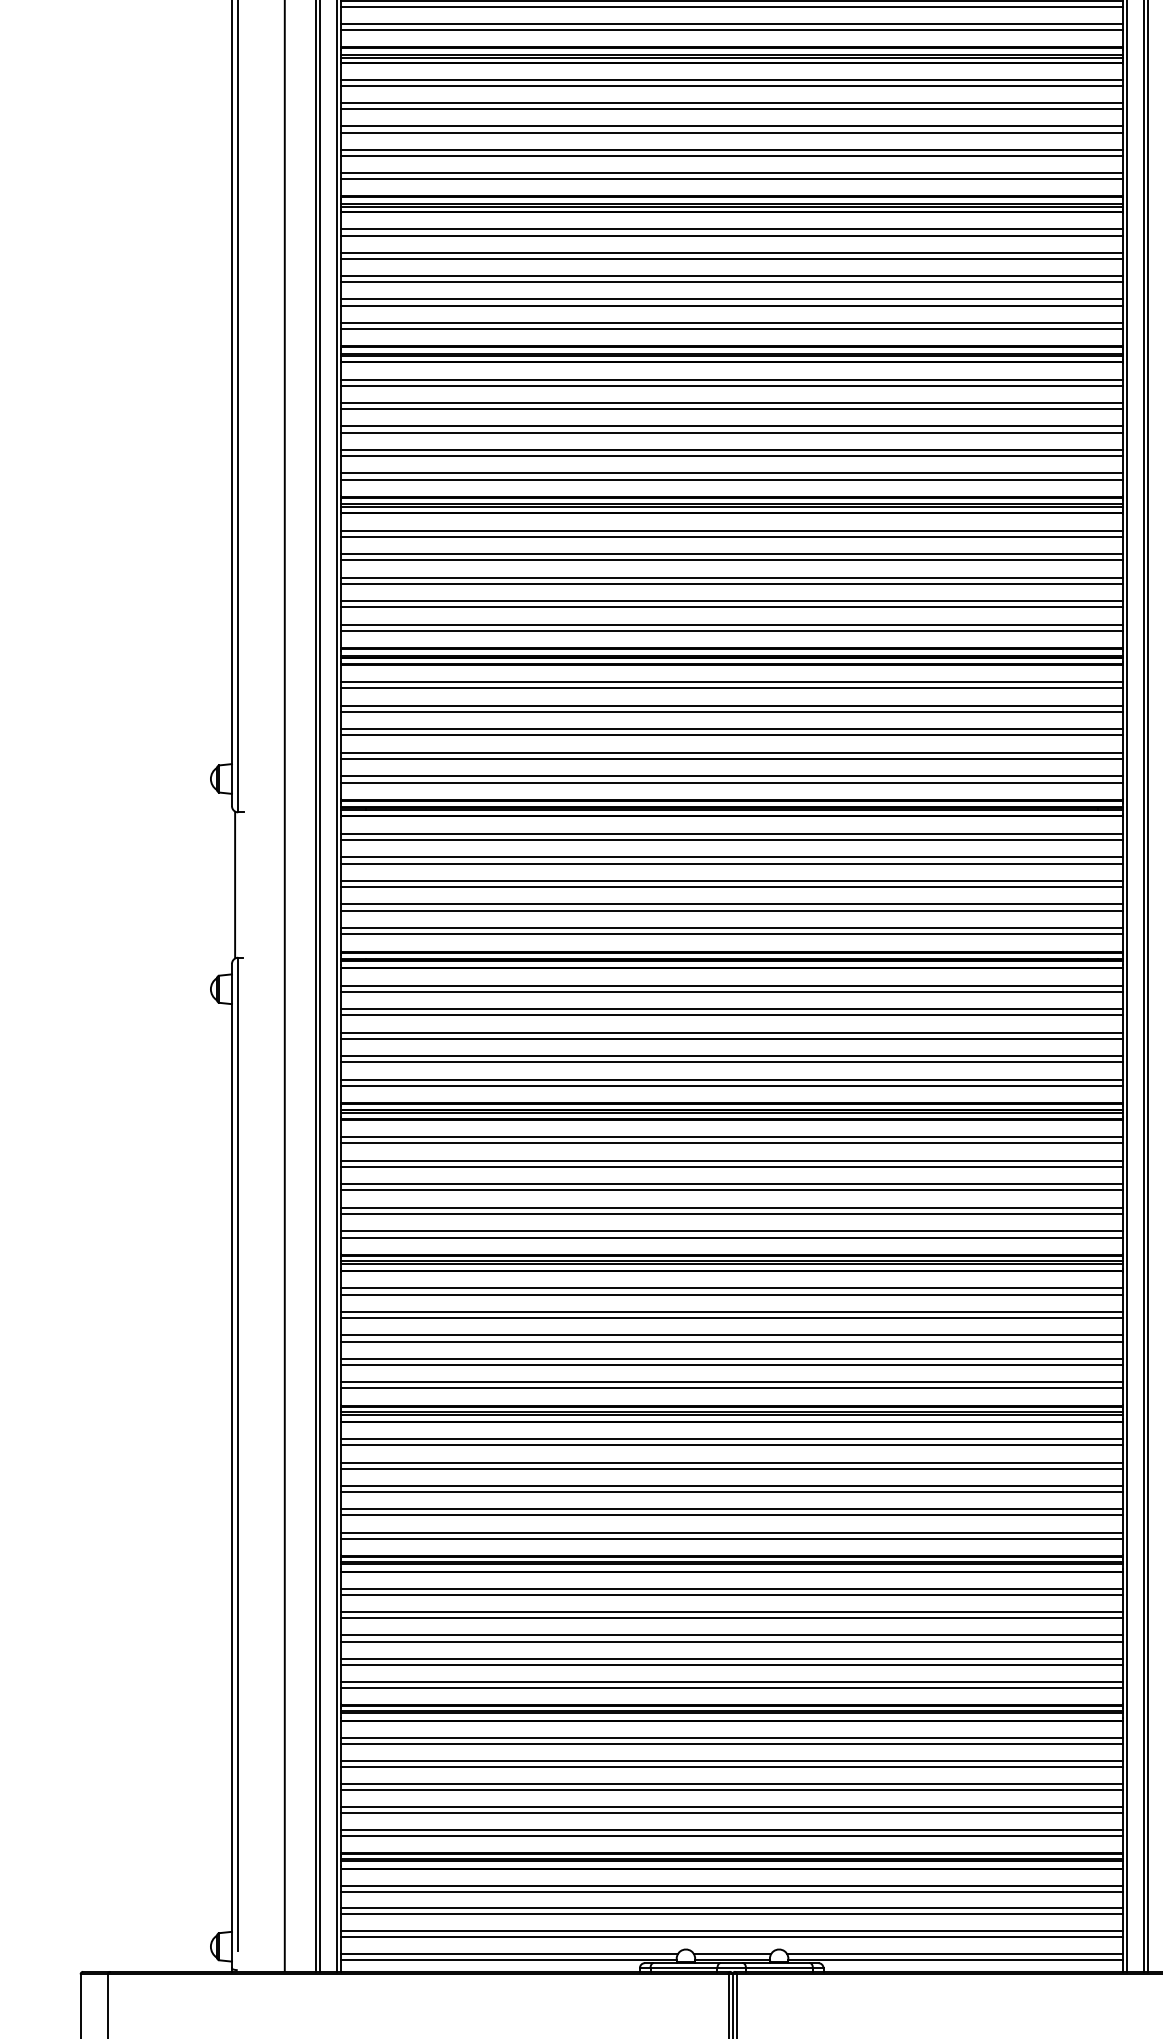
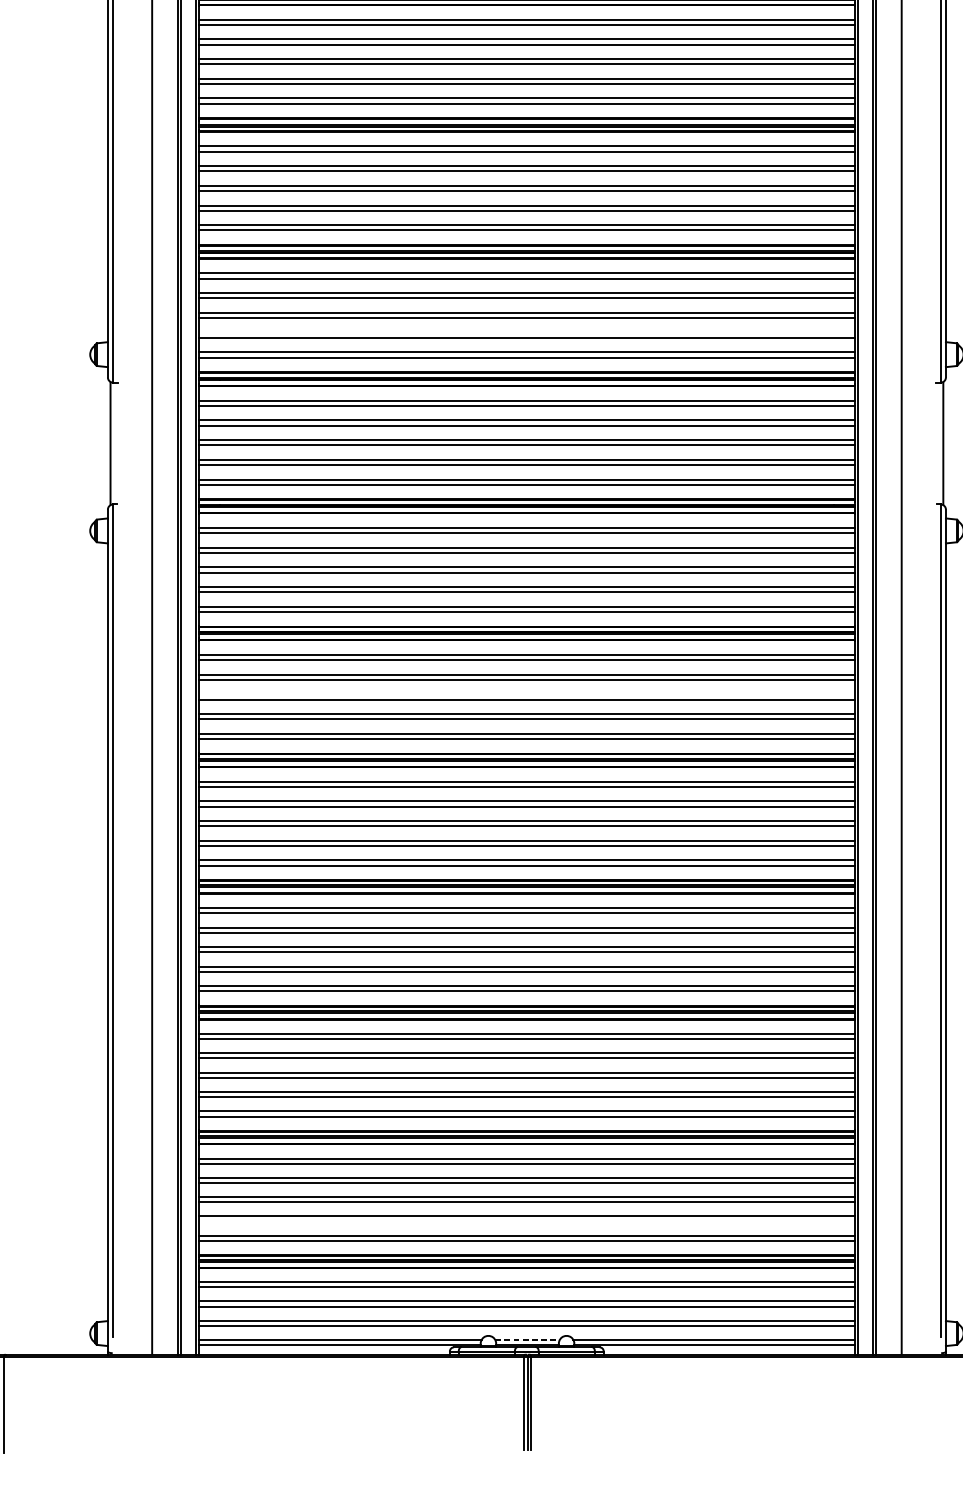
line: (731, 752) -> (526, 332), removed
line: (731, 1184) -> (526, 694), removed
line: (731, 1813) -> (526, 1221), removed
line: (732, 1953) -> (527, 1339), solid -> dashed

